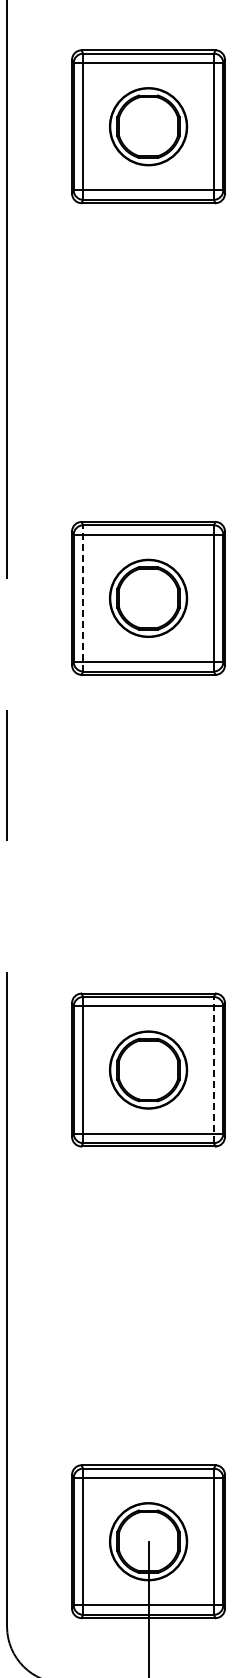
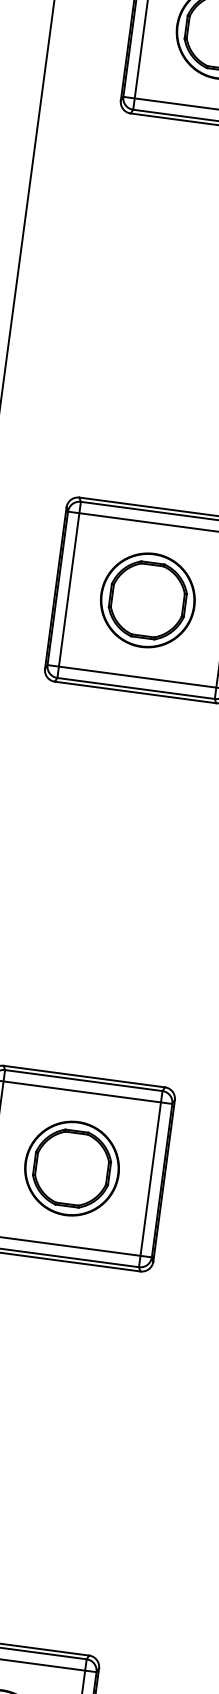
line: (83, 597) -> (69, 588), dashed -> solid
line: (213, 1069) -> (150, 1178), dashed -> solid

